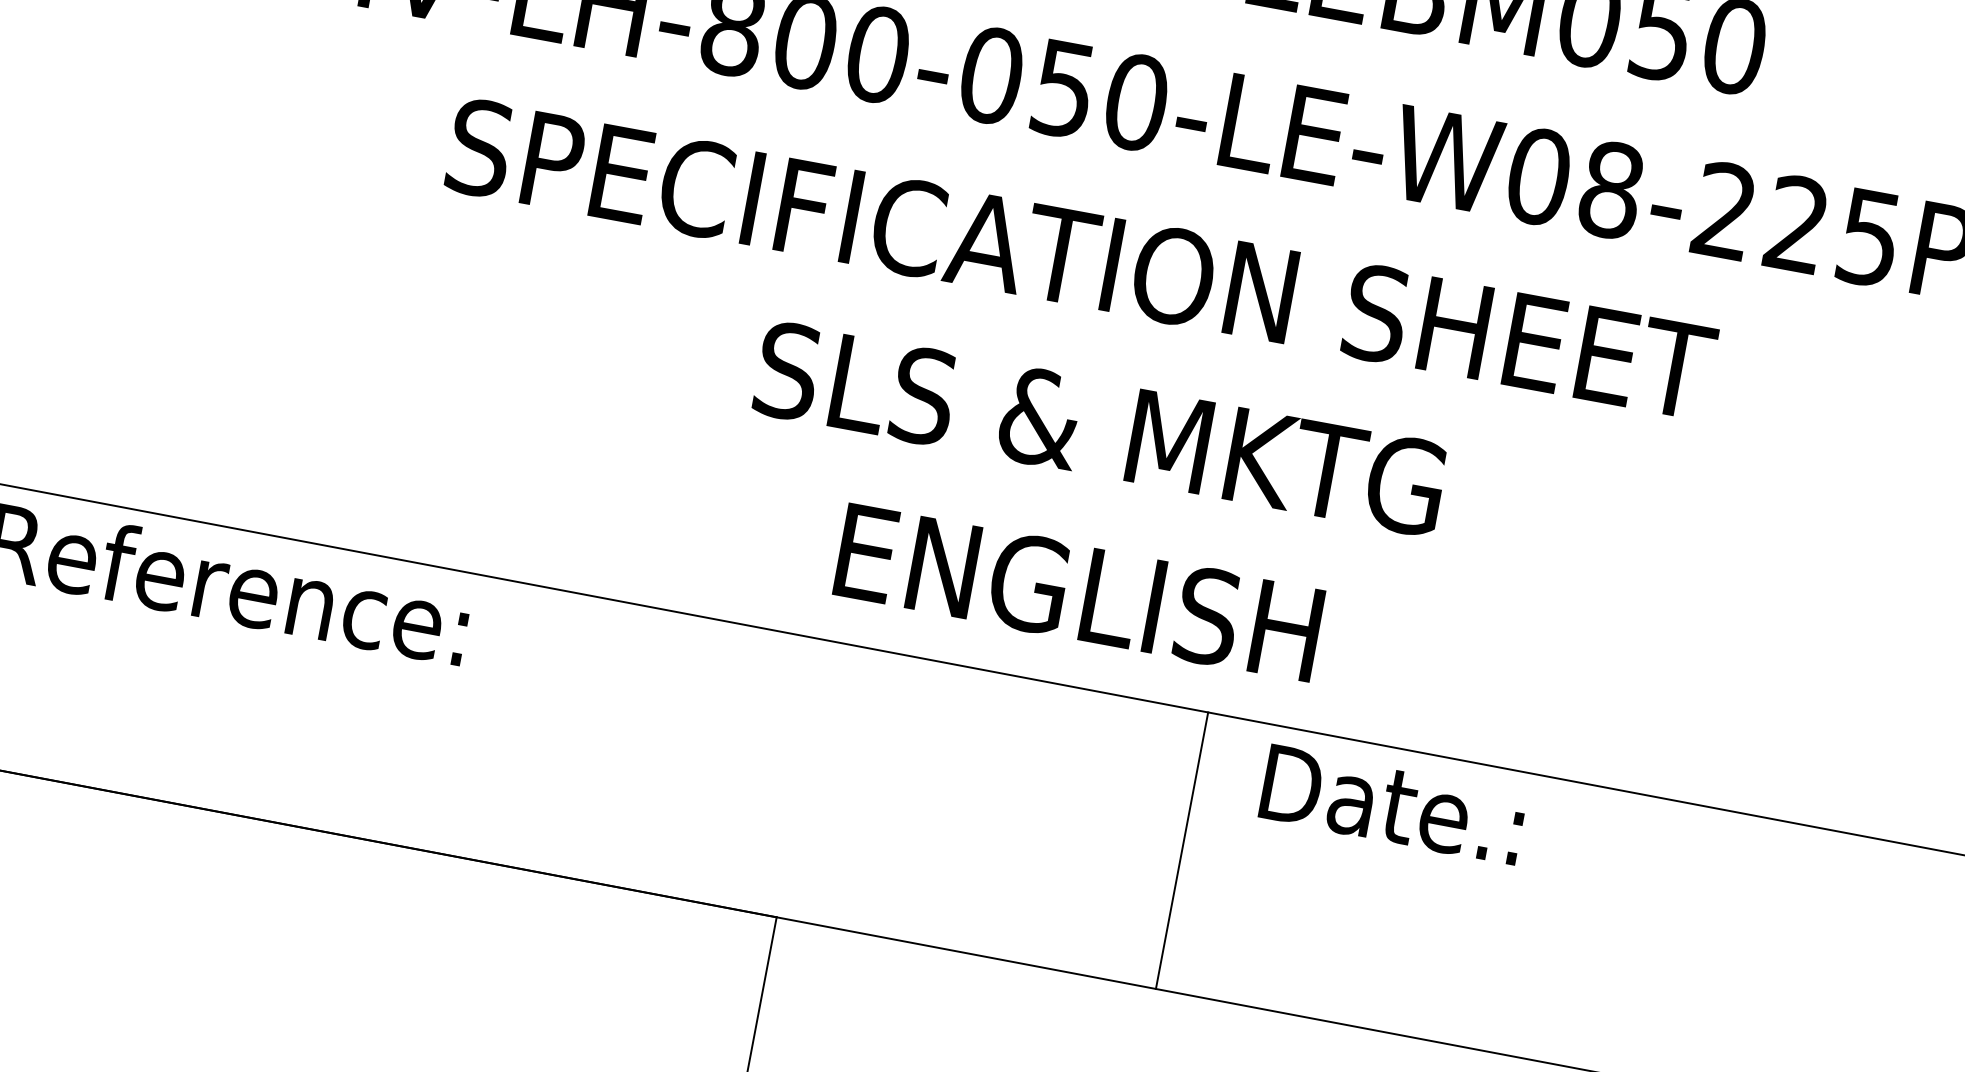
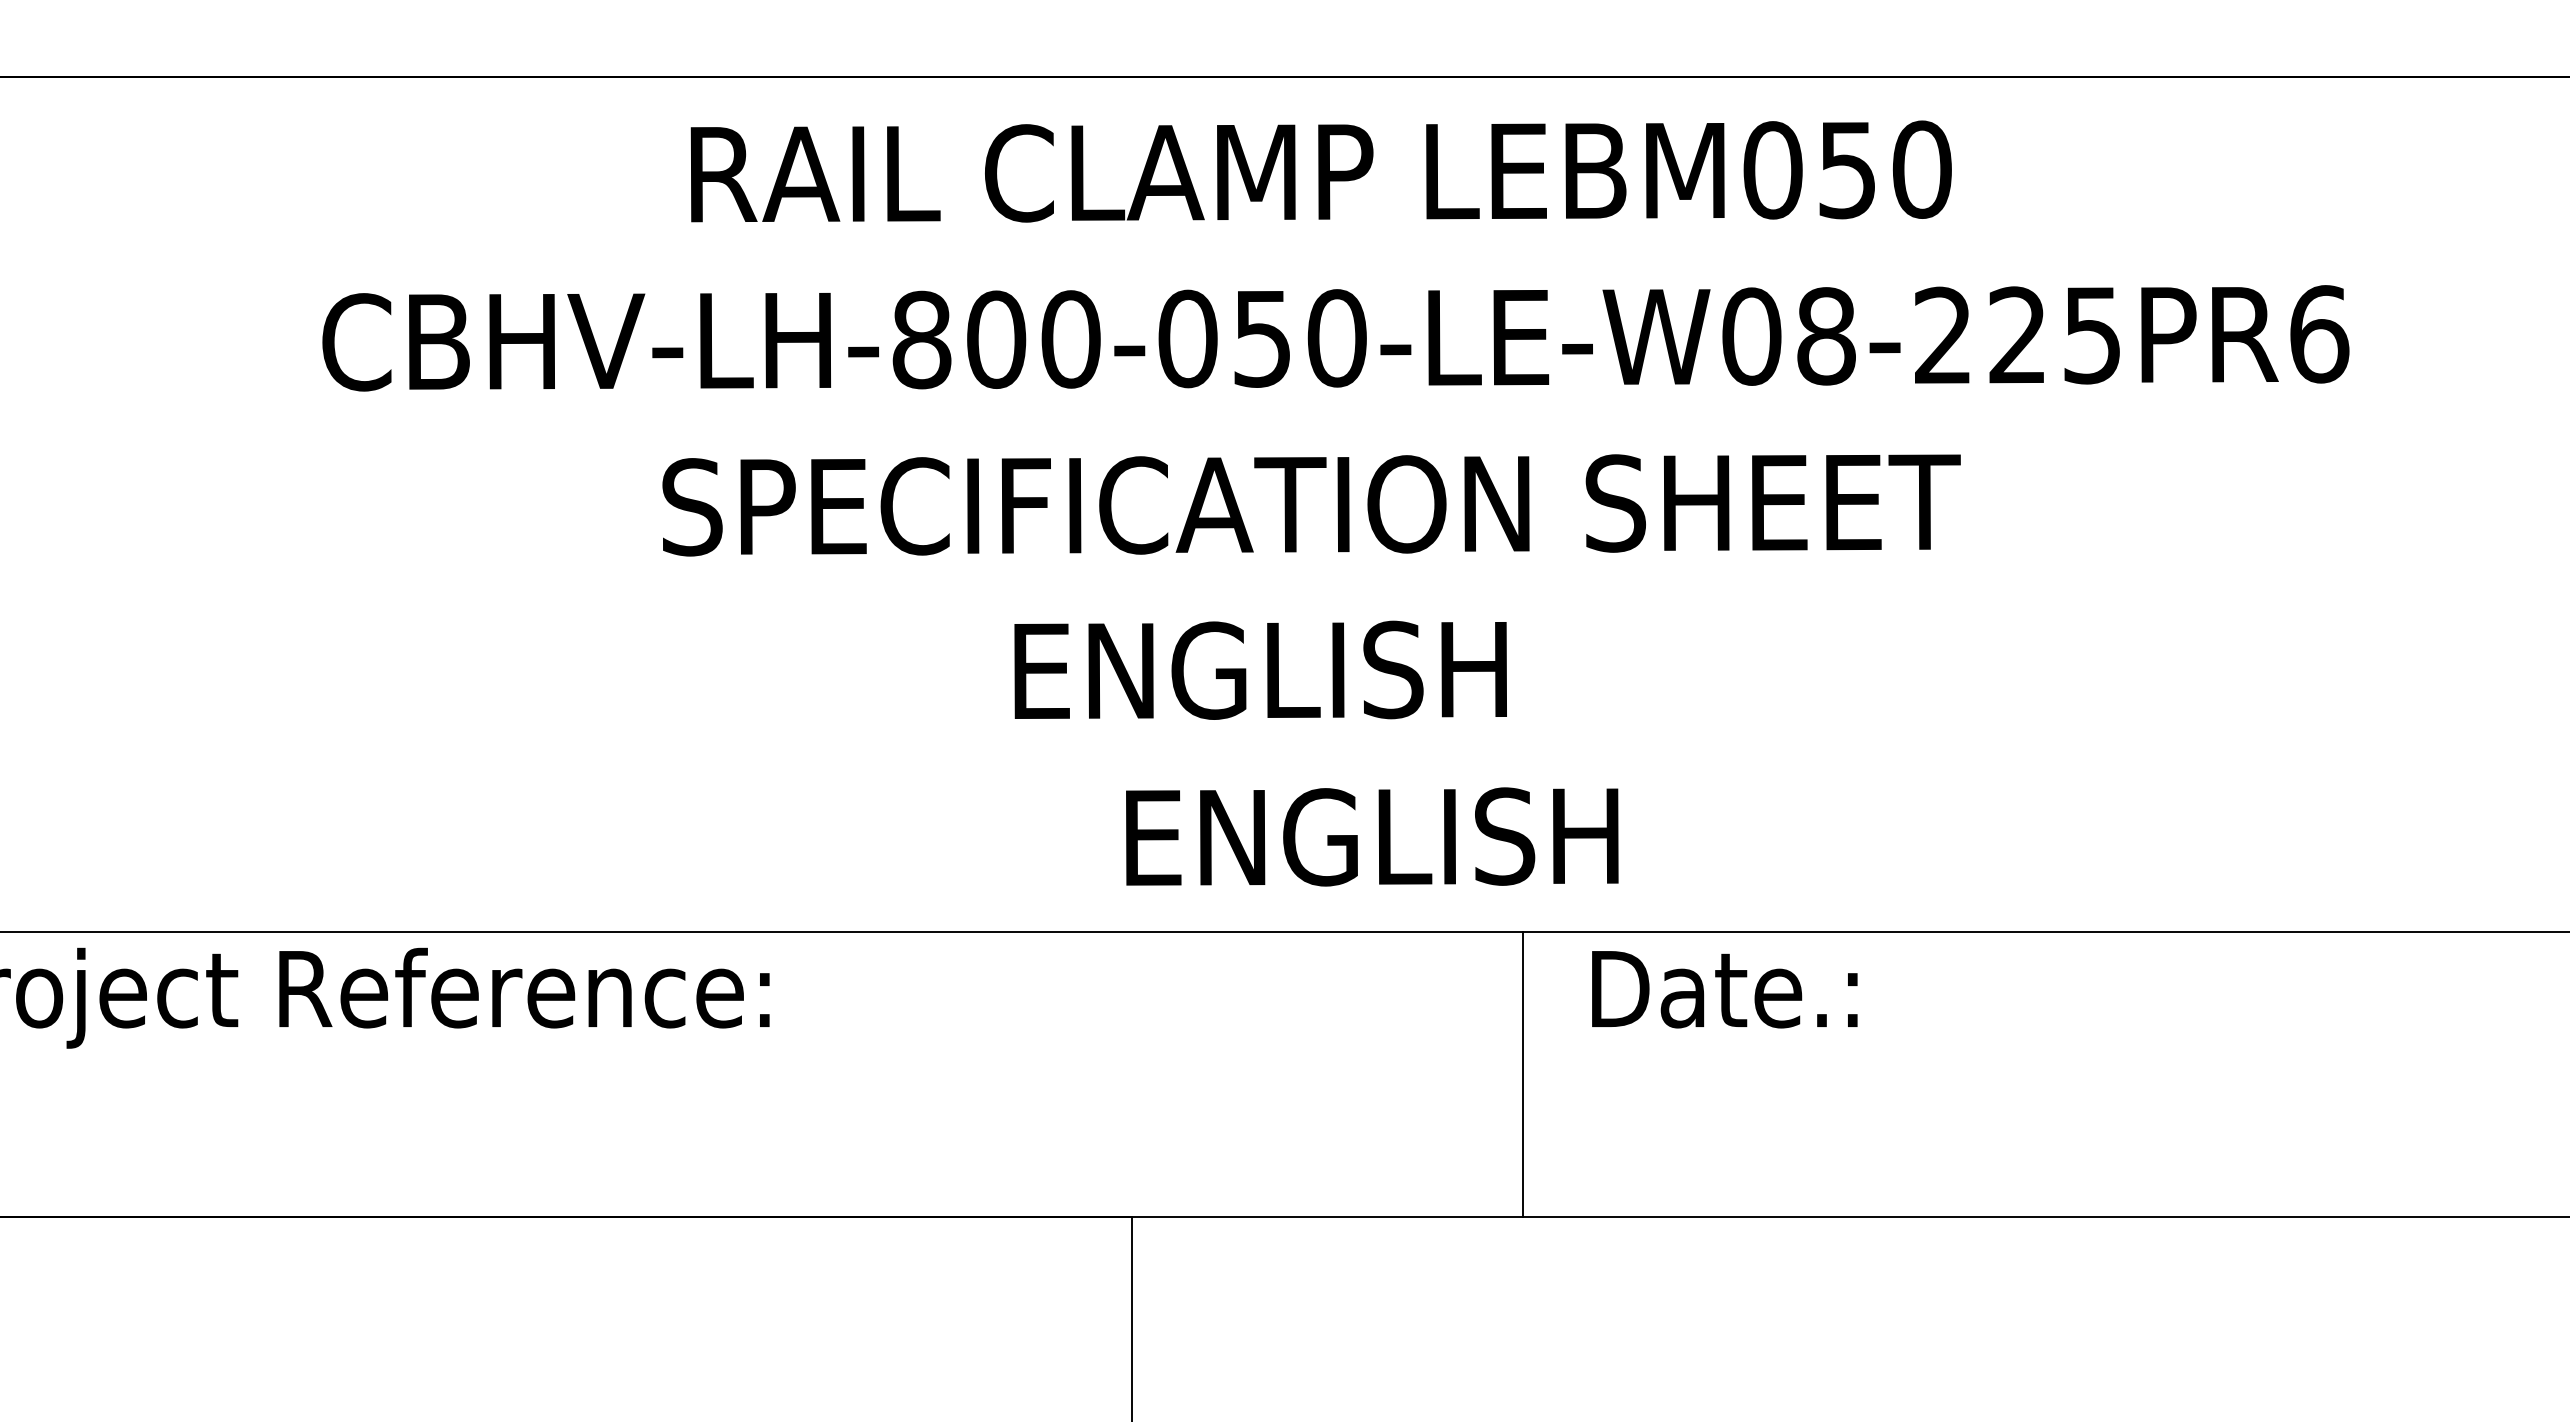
text: (1100, 428) -> (1362, 669), SLS & MKTG -> ENGLISH

